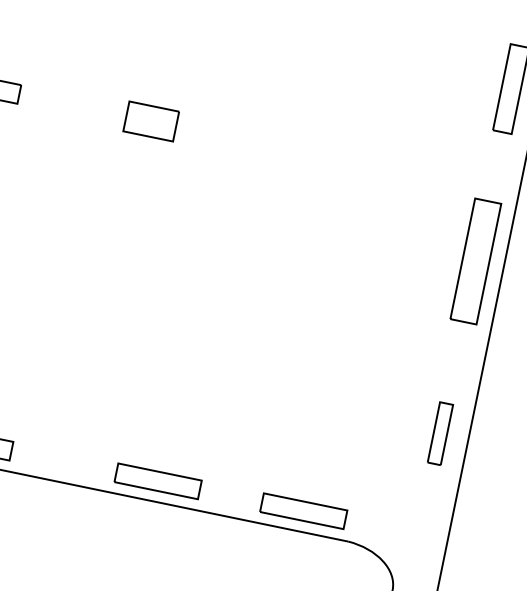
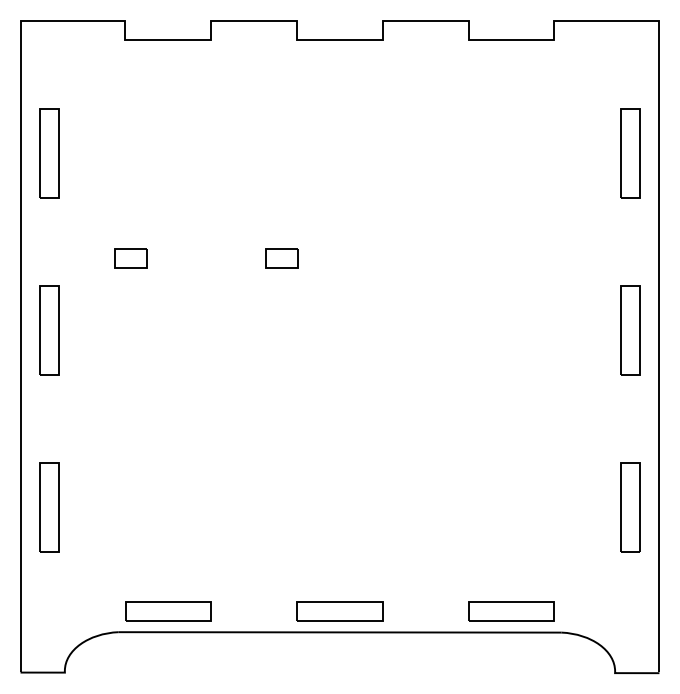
part: (150, 121) -> (281, 258), size x0.62
part: (475, 261) -> (630, 330), size x0.71
part: (440, 433) -> (630, 507), size x1.43
part: (157, 481) -> (339, 611), moved

